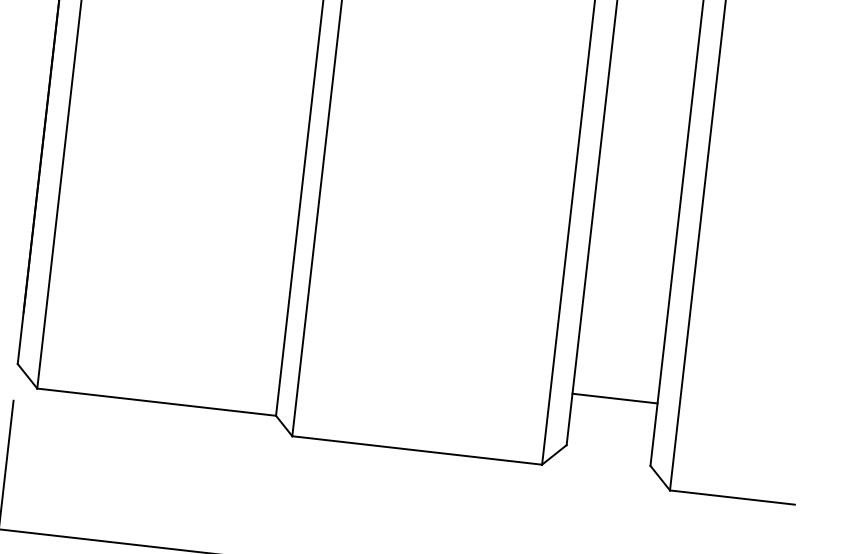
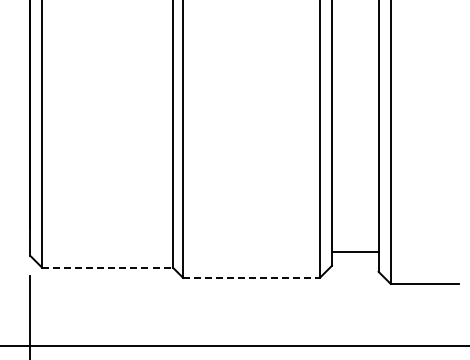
line: (615, 398) -> (355, 251), moved
line: (158, 401) -> (108, 267), solid -> dashed
line: (419, 450) -> (252, 277), solid -> dashed

